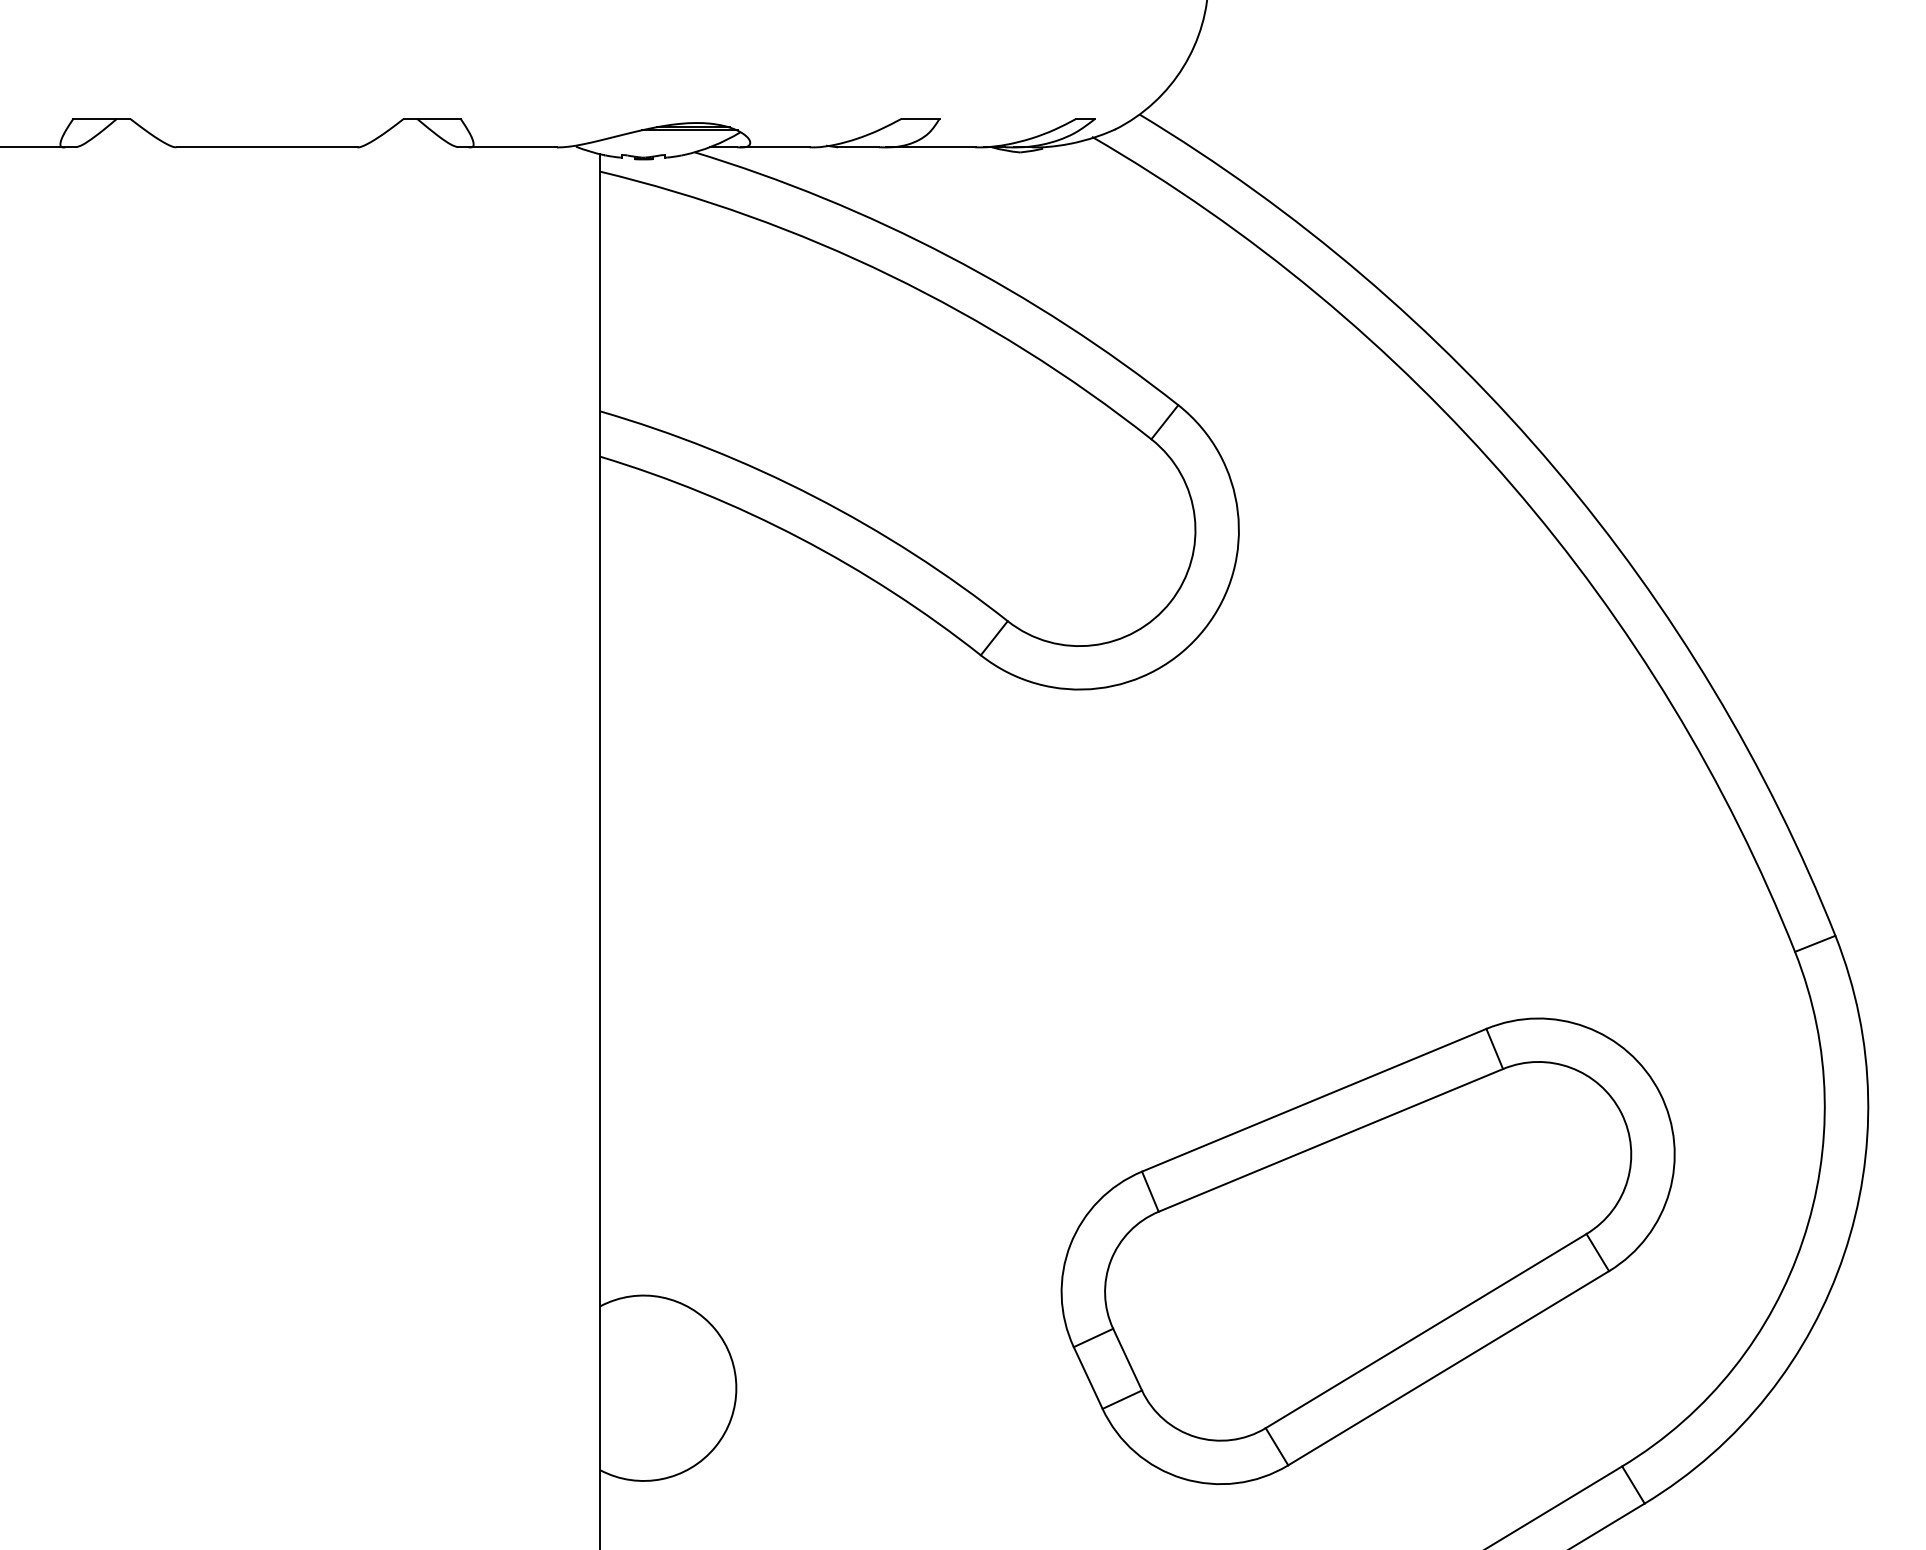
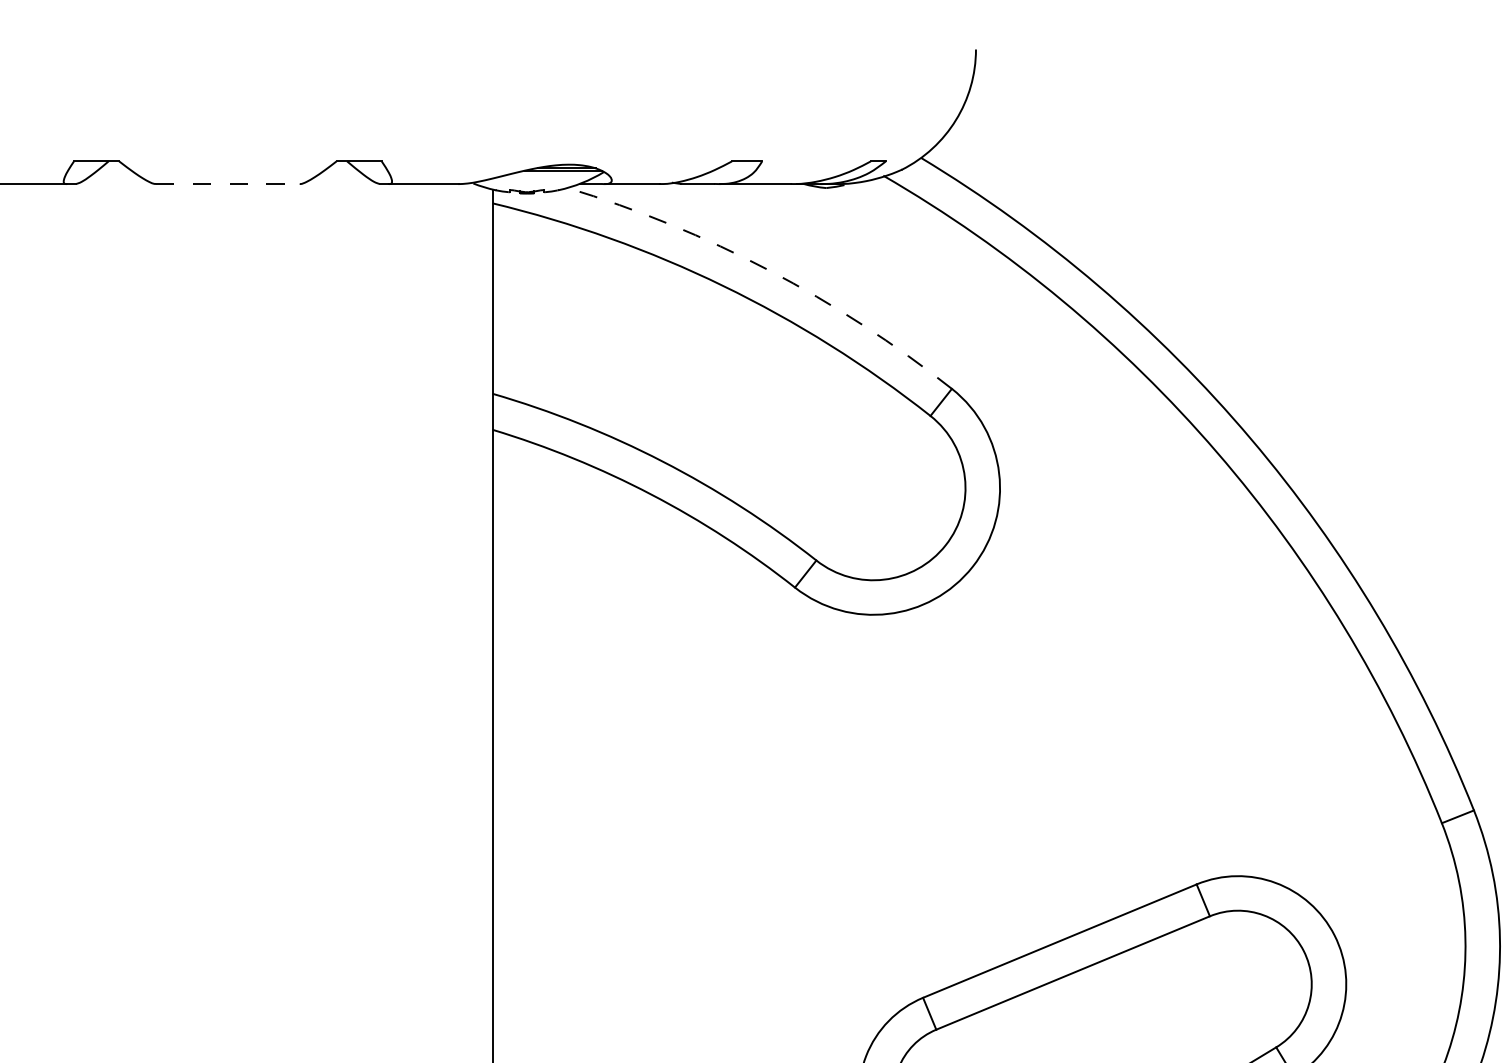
line: (267, 147) -> (228, 184), solid -> dashed
arc: (948, 256) -> (769, 270), solid -> dashed

